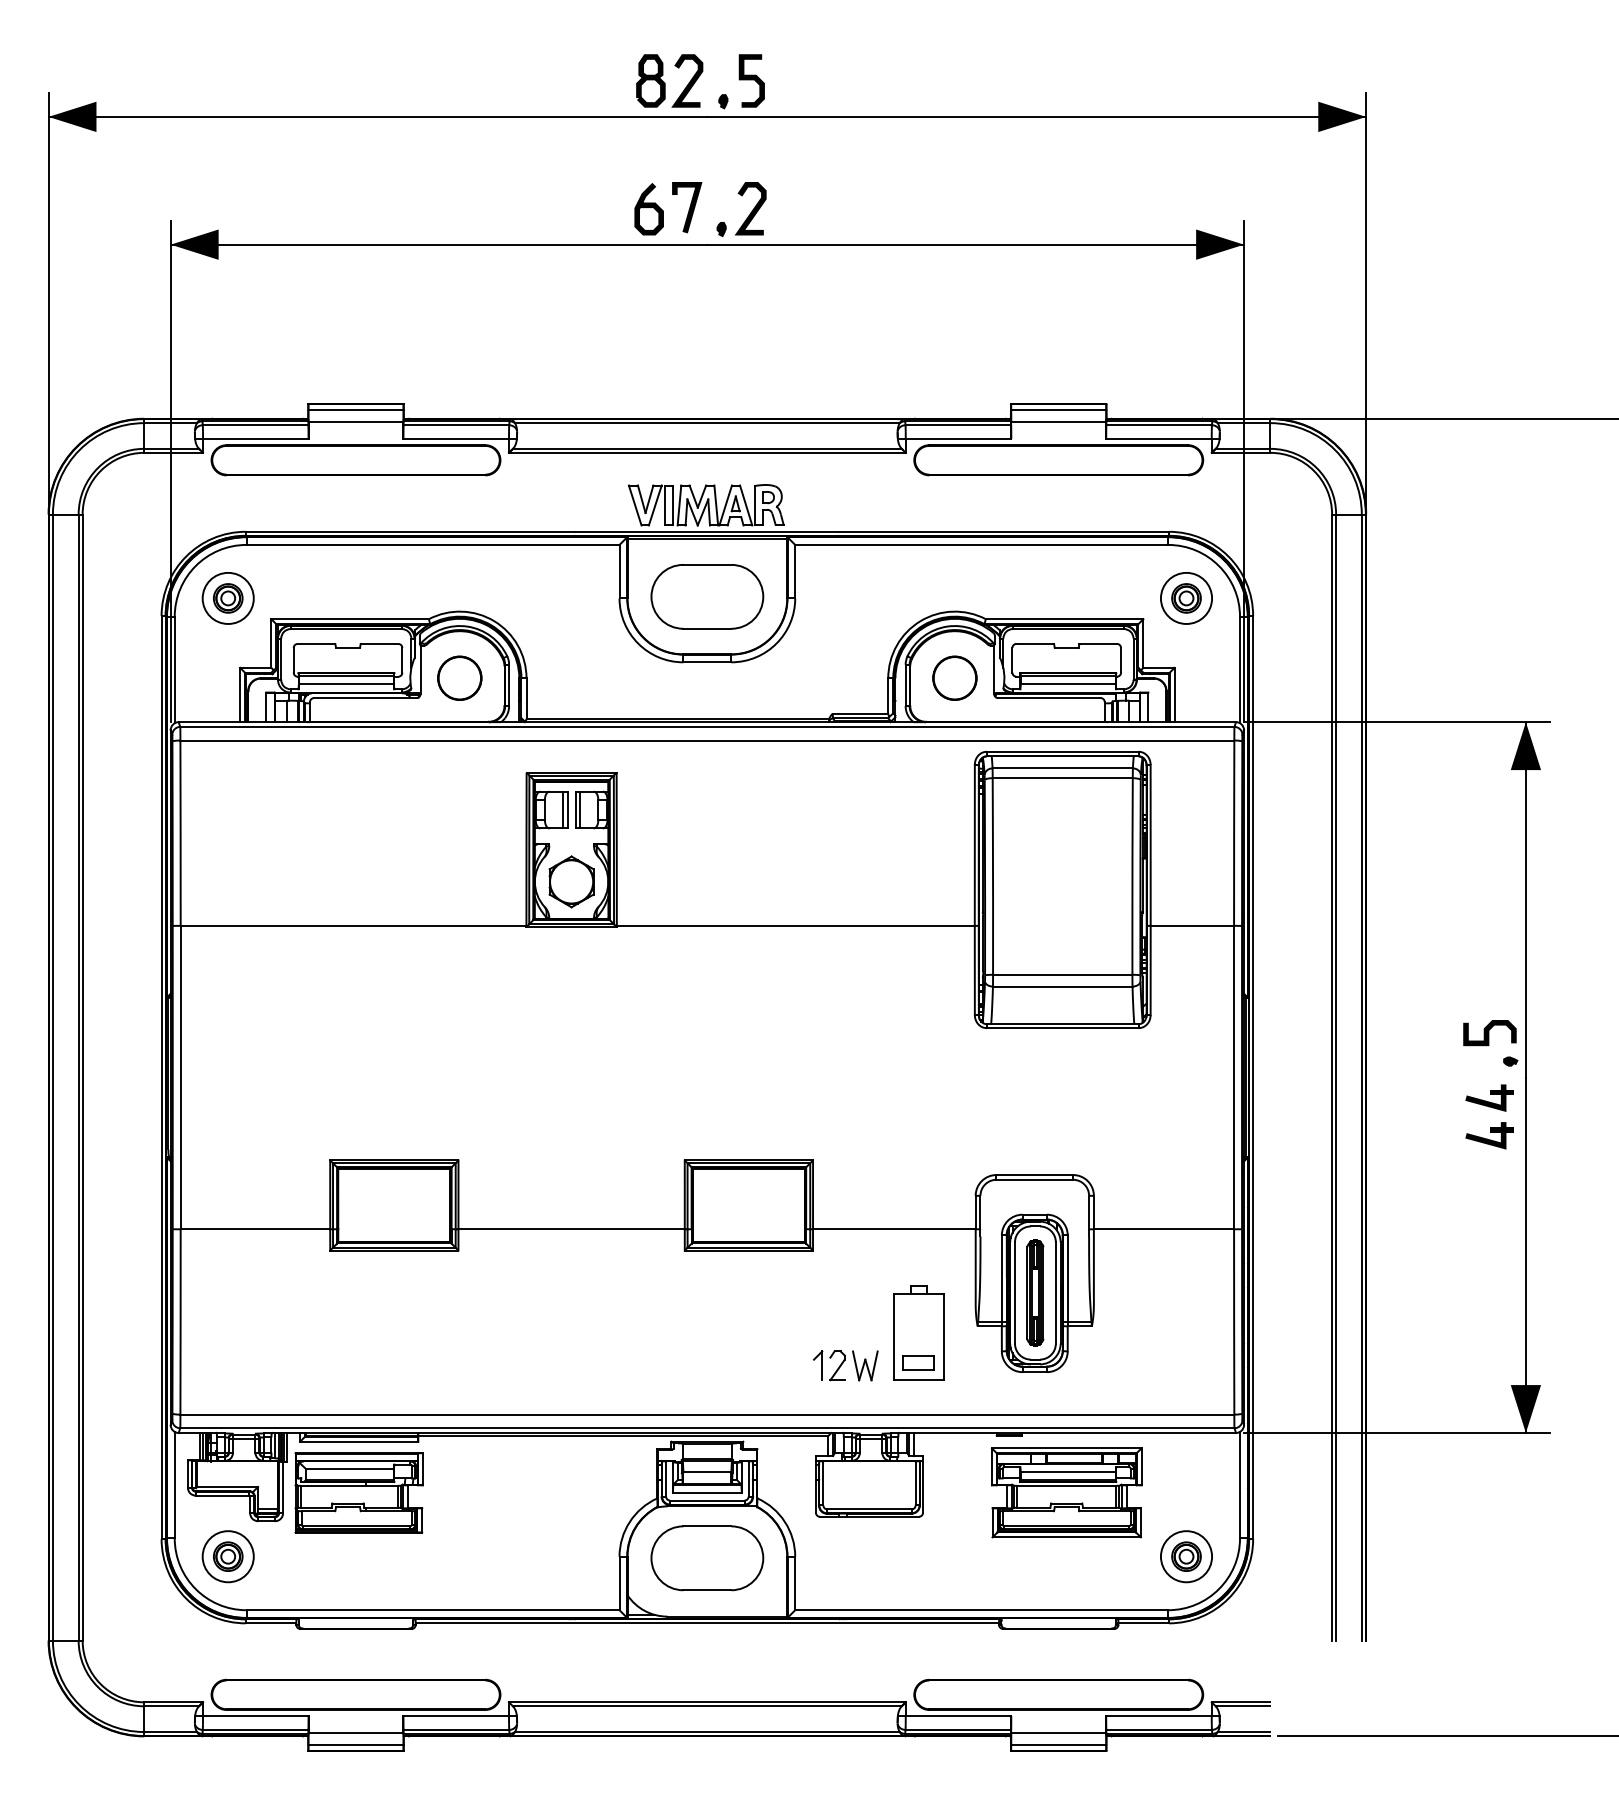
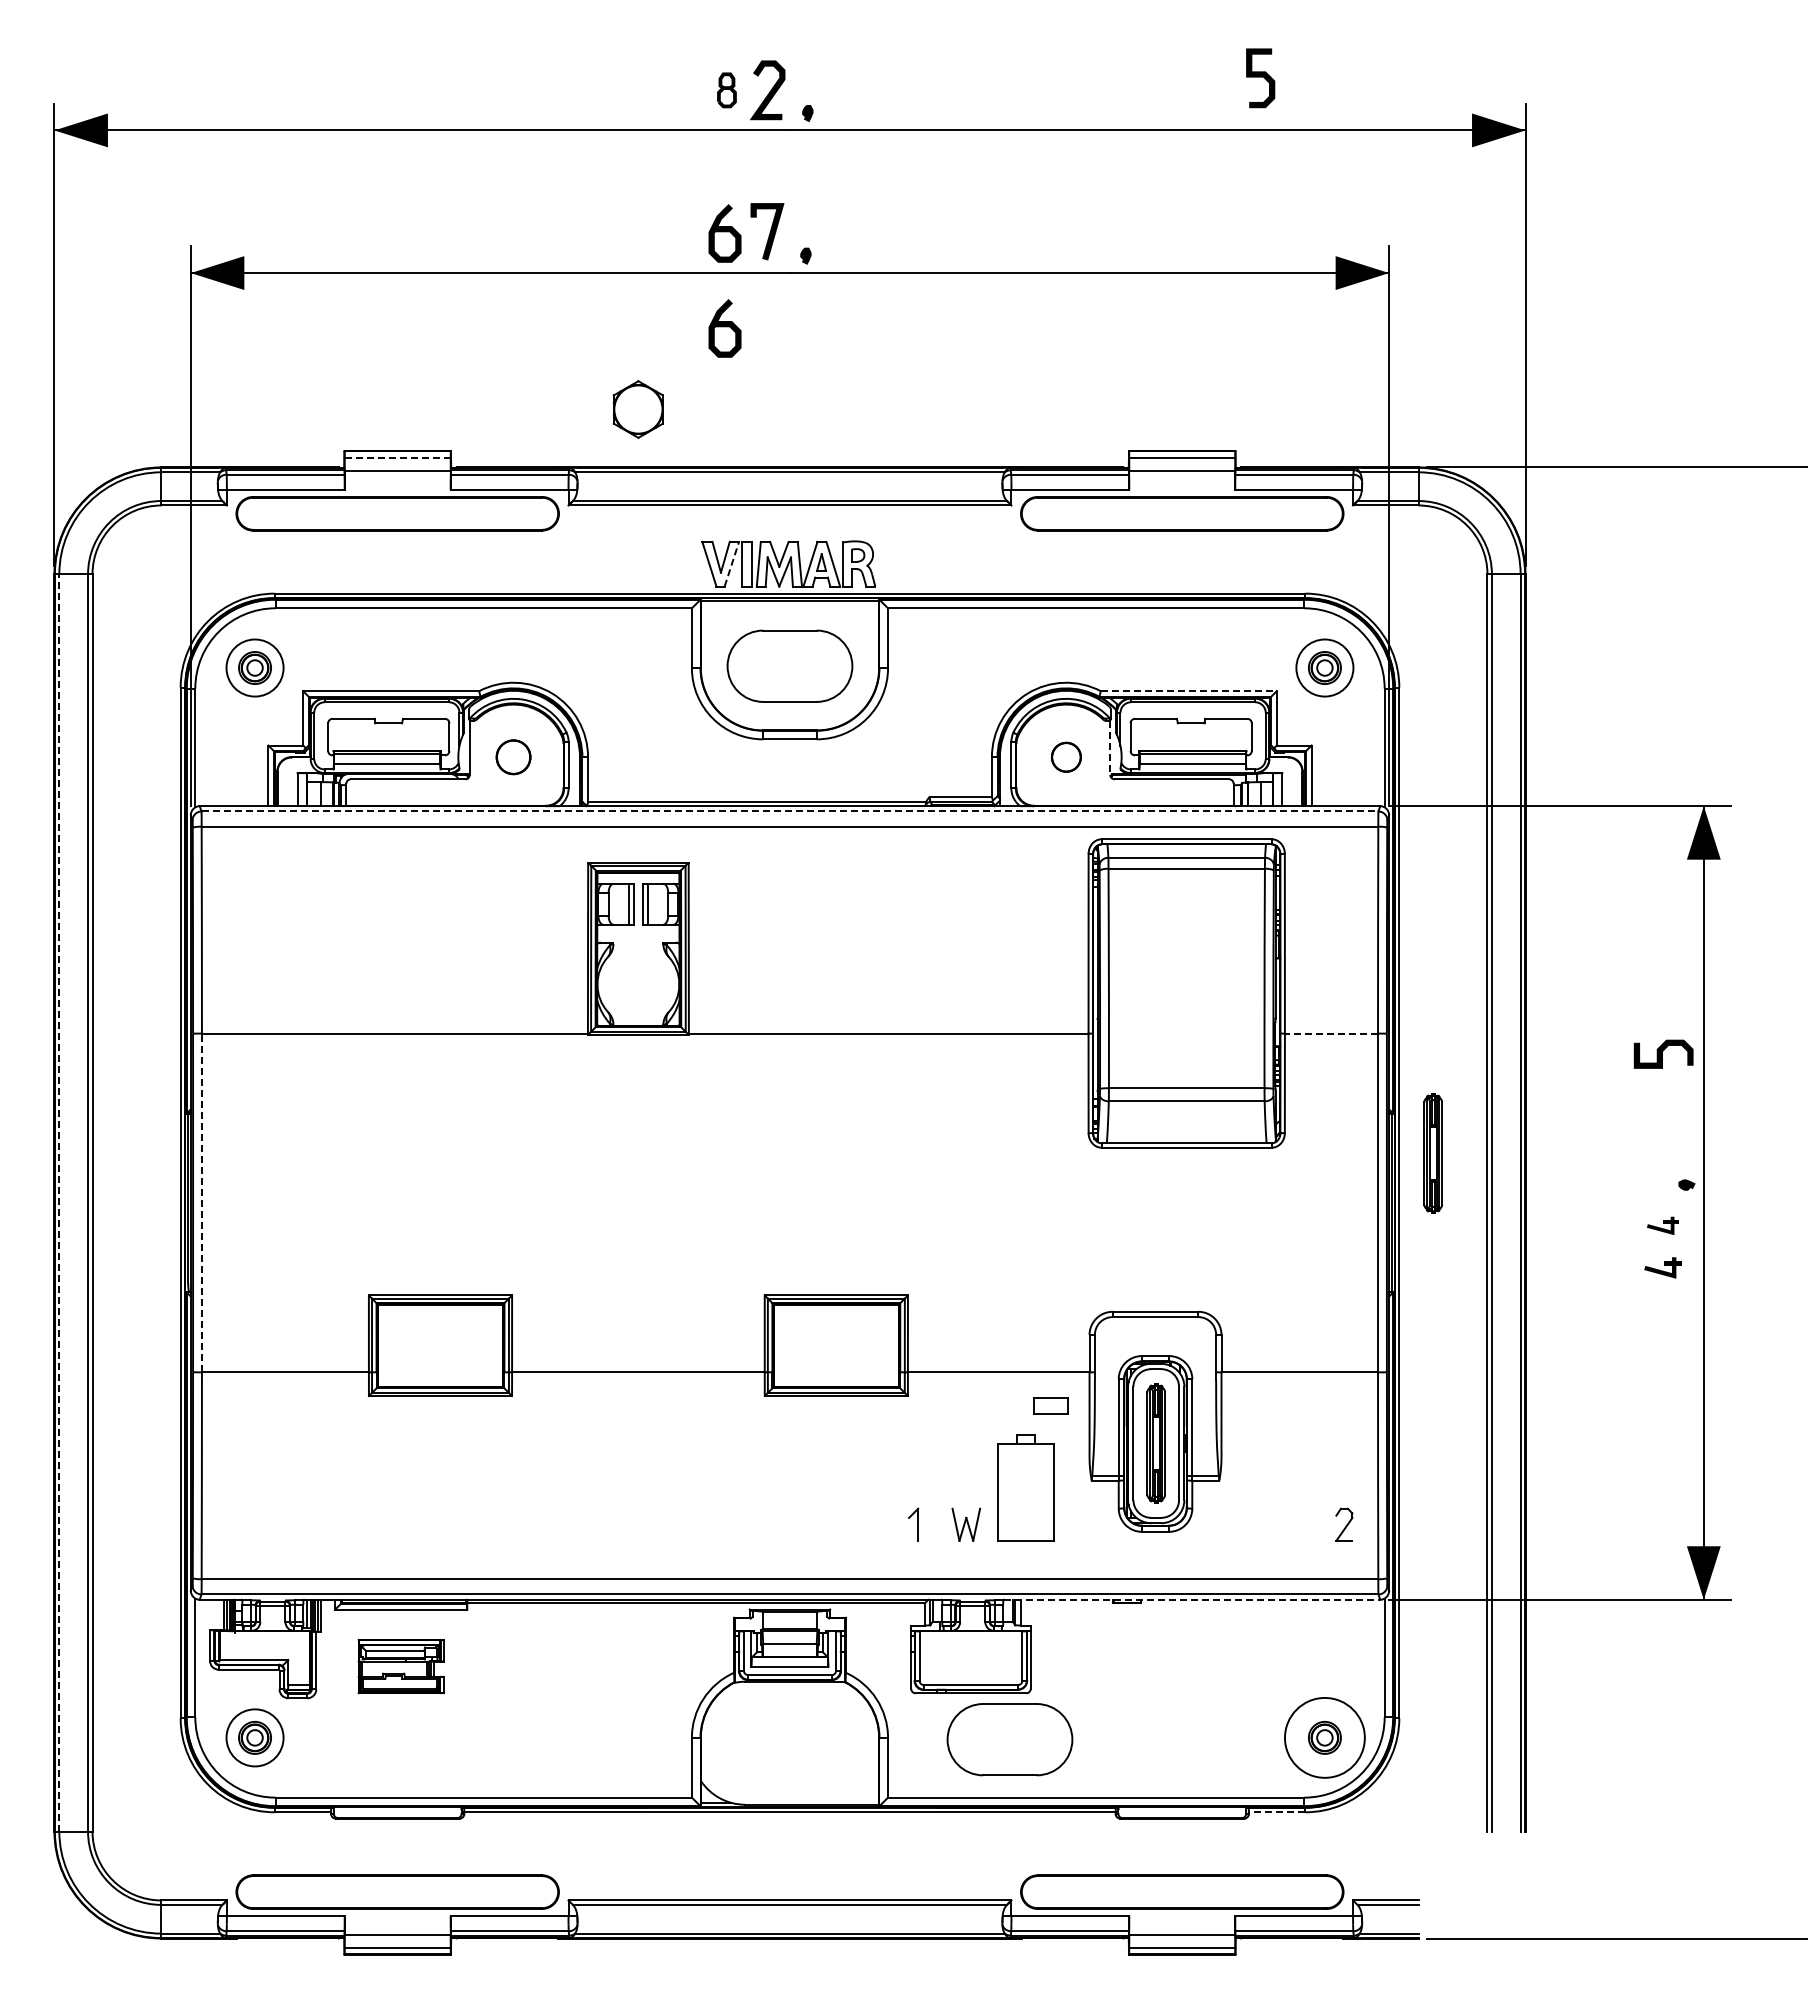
curve: (751, 80) -> (1260, 77), moved
part: (650, 81) -> (726, 90), size x0.6
curve: (752, 209) -> (840, 233), removed
curve: (648, 293) -> (724, 327), added
line: (355, 409) -> (397, 457), solid -> dashed
line: (655, 504) -> (732, 563), solid -> dashed
line: (1064, 619) -> (1188, 691), solid -> dashed
line: (994, 670) -> (1110, 748), solid -> dashed
circle: (459, 678) -> (513, 757), size x0.7
circle: (955, 678) -> (1066, 757), size x0.6
line: (707, 726) -> (790, 811), solid -> dashed
part: (570, 881) -> (637, 409), moved
line: (1192, 925) -> (1331, 1033), solid -> dashed
curve: (1488, 1032) -> (1662, 1053), moved
part: (1282, 1033) -> (1432, 1153), added
line: (53, 1077) -> (59, 1202), solid -> dashed
line: (180, 1077) -> (201, 1202), solid -> dashed
part: (1488, 1097) -> (1662, 1225), size x0.6
part: (1488, 1135) -> (1662, 1267), size x0.7
part: (918, 1362) -> (1050, 1405), moved
part: (837, 1365) -> (1344, 1524), moved
line: (1067, 1432) -> (1192, 1599), solid -> dashed
part: (359, 1492) -> (401, 1666), size x0.6
part: (1066, 1492) -> (1190, 1666), removed
circle: (1186, 1556) -> (1324, 1737), size x1.4
part: (706, 1558) -> (1009, 1739), moved
line: (1143, 1623) -> (1276, 1812), solid -> dashed

